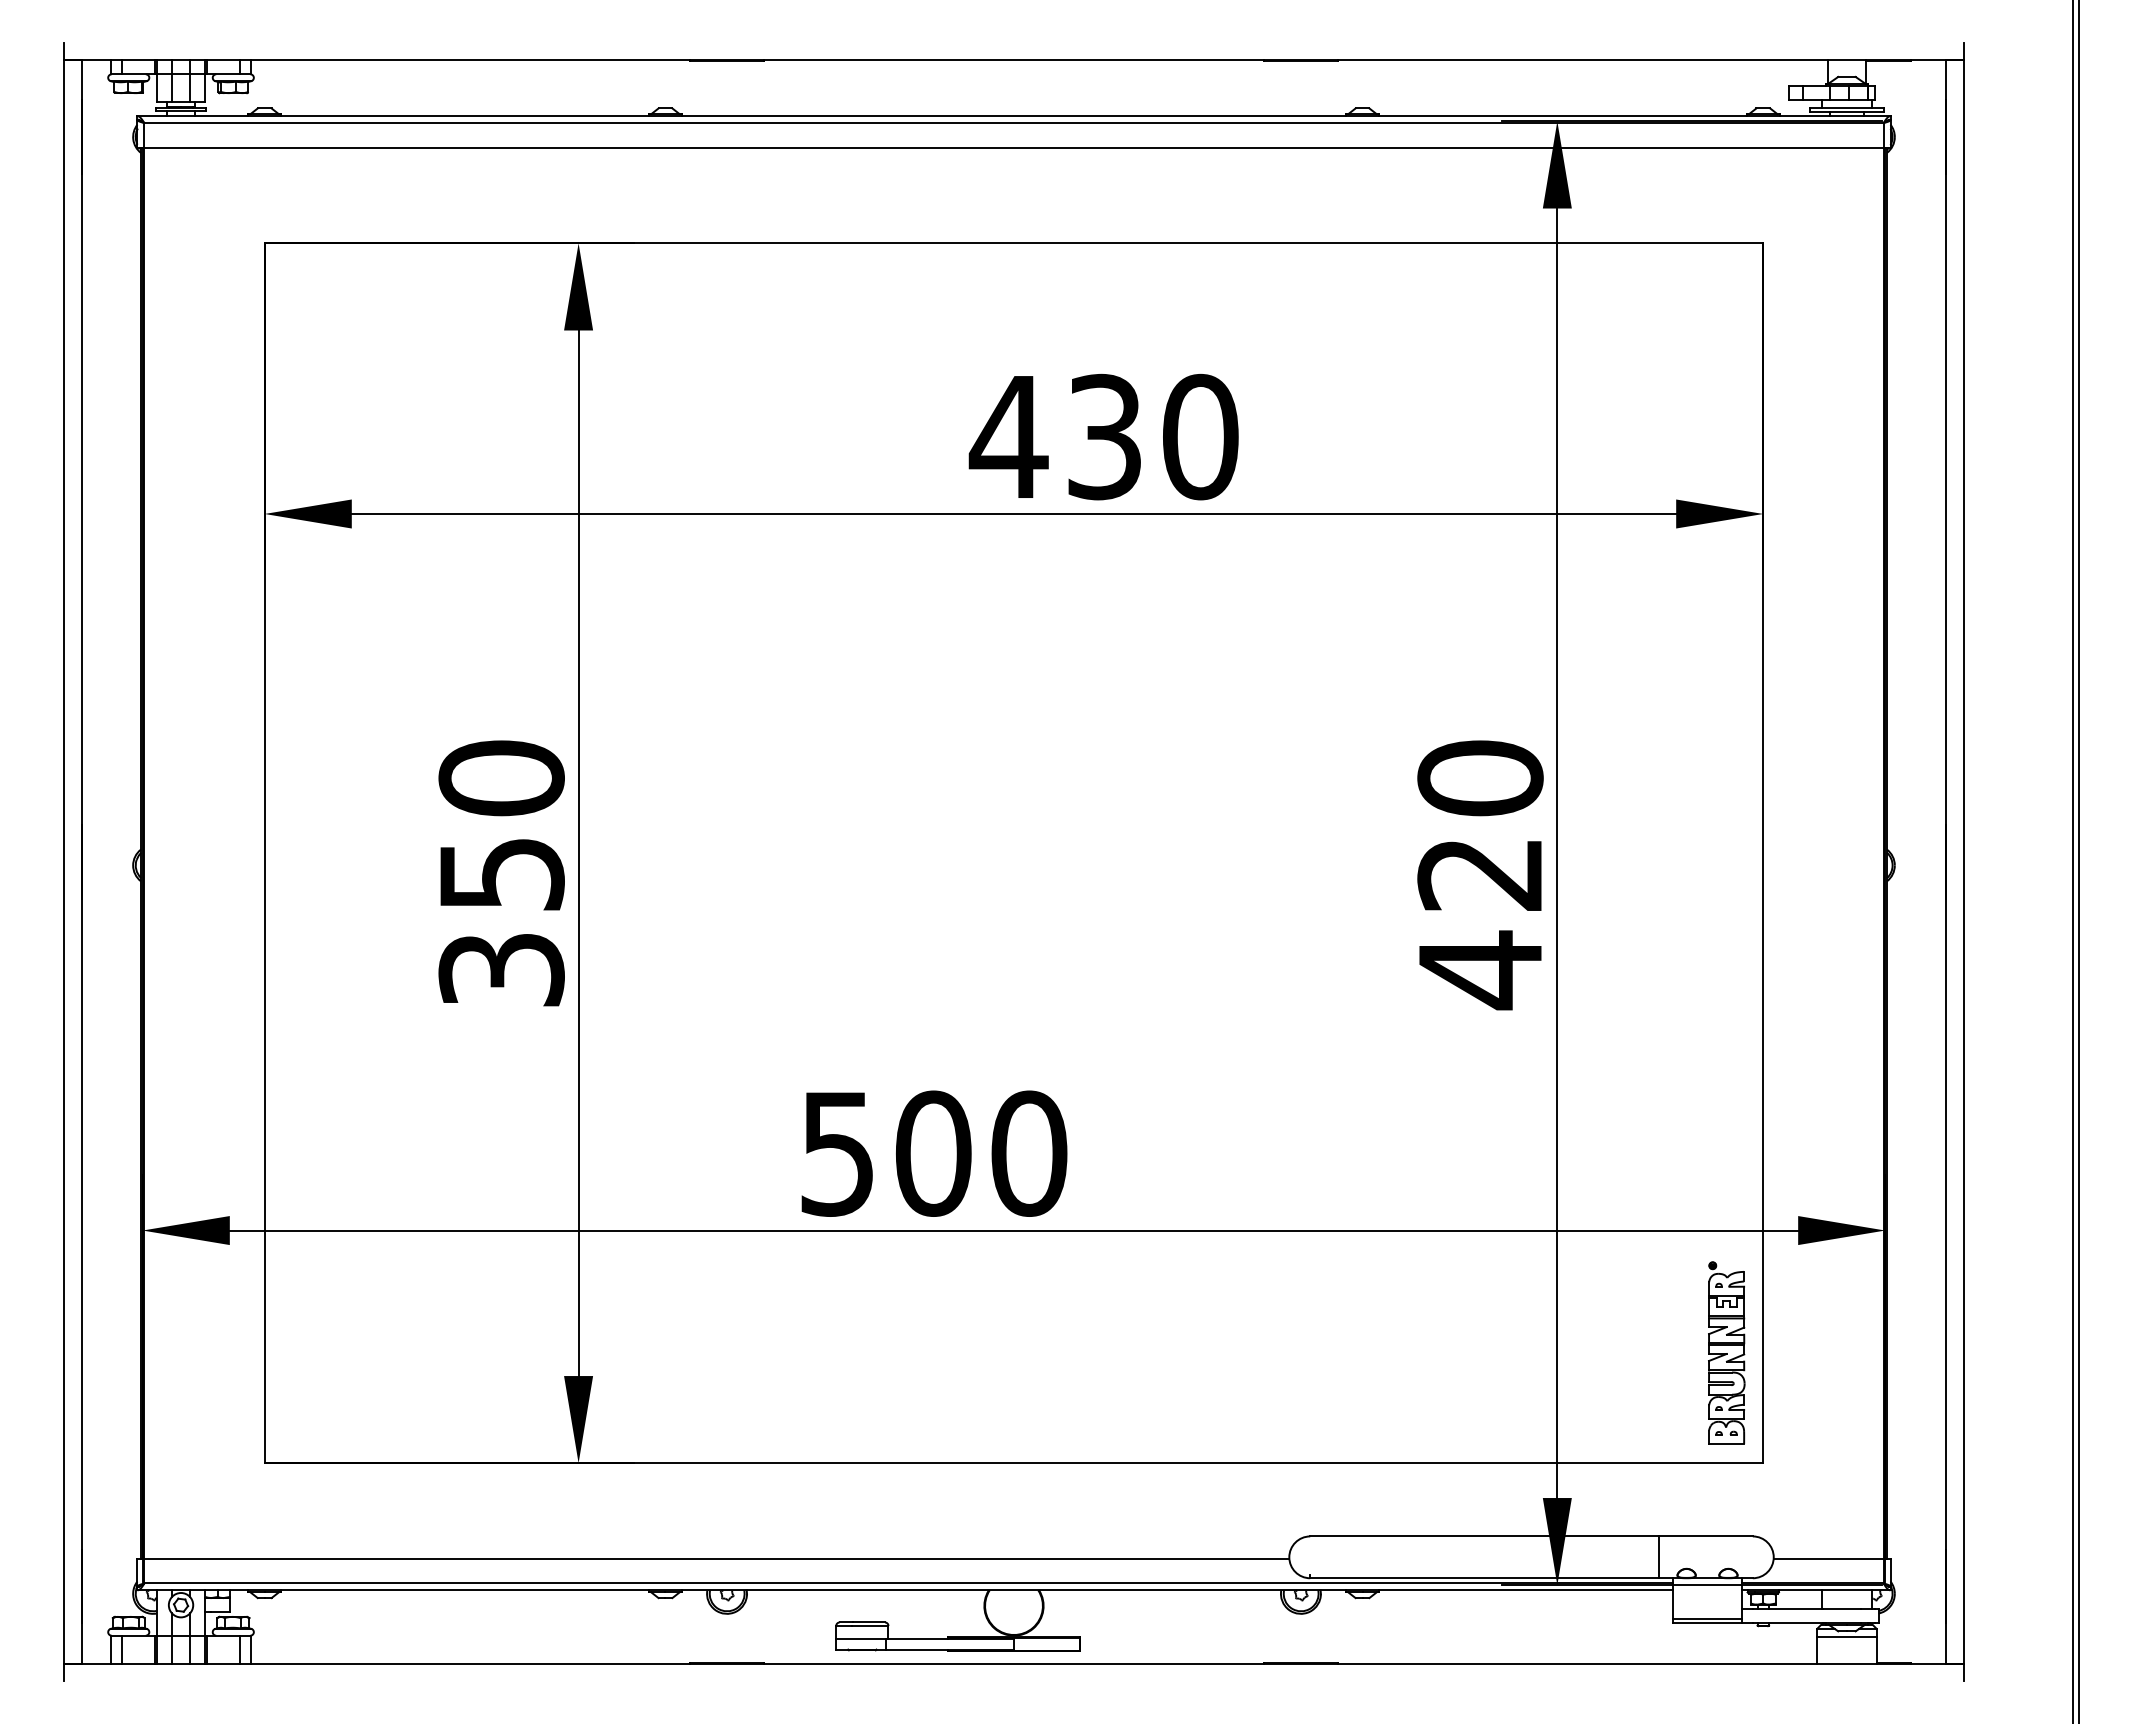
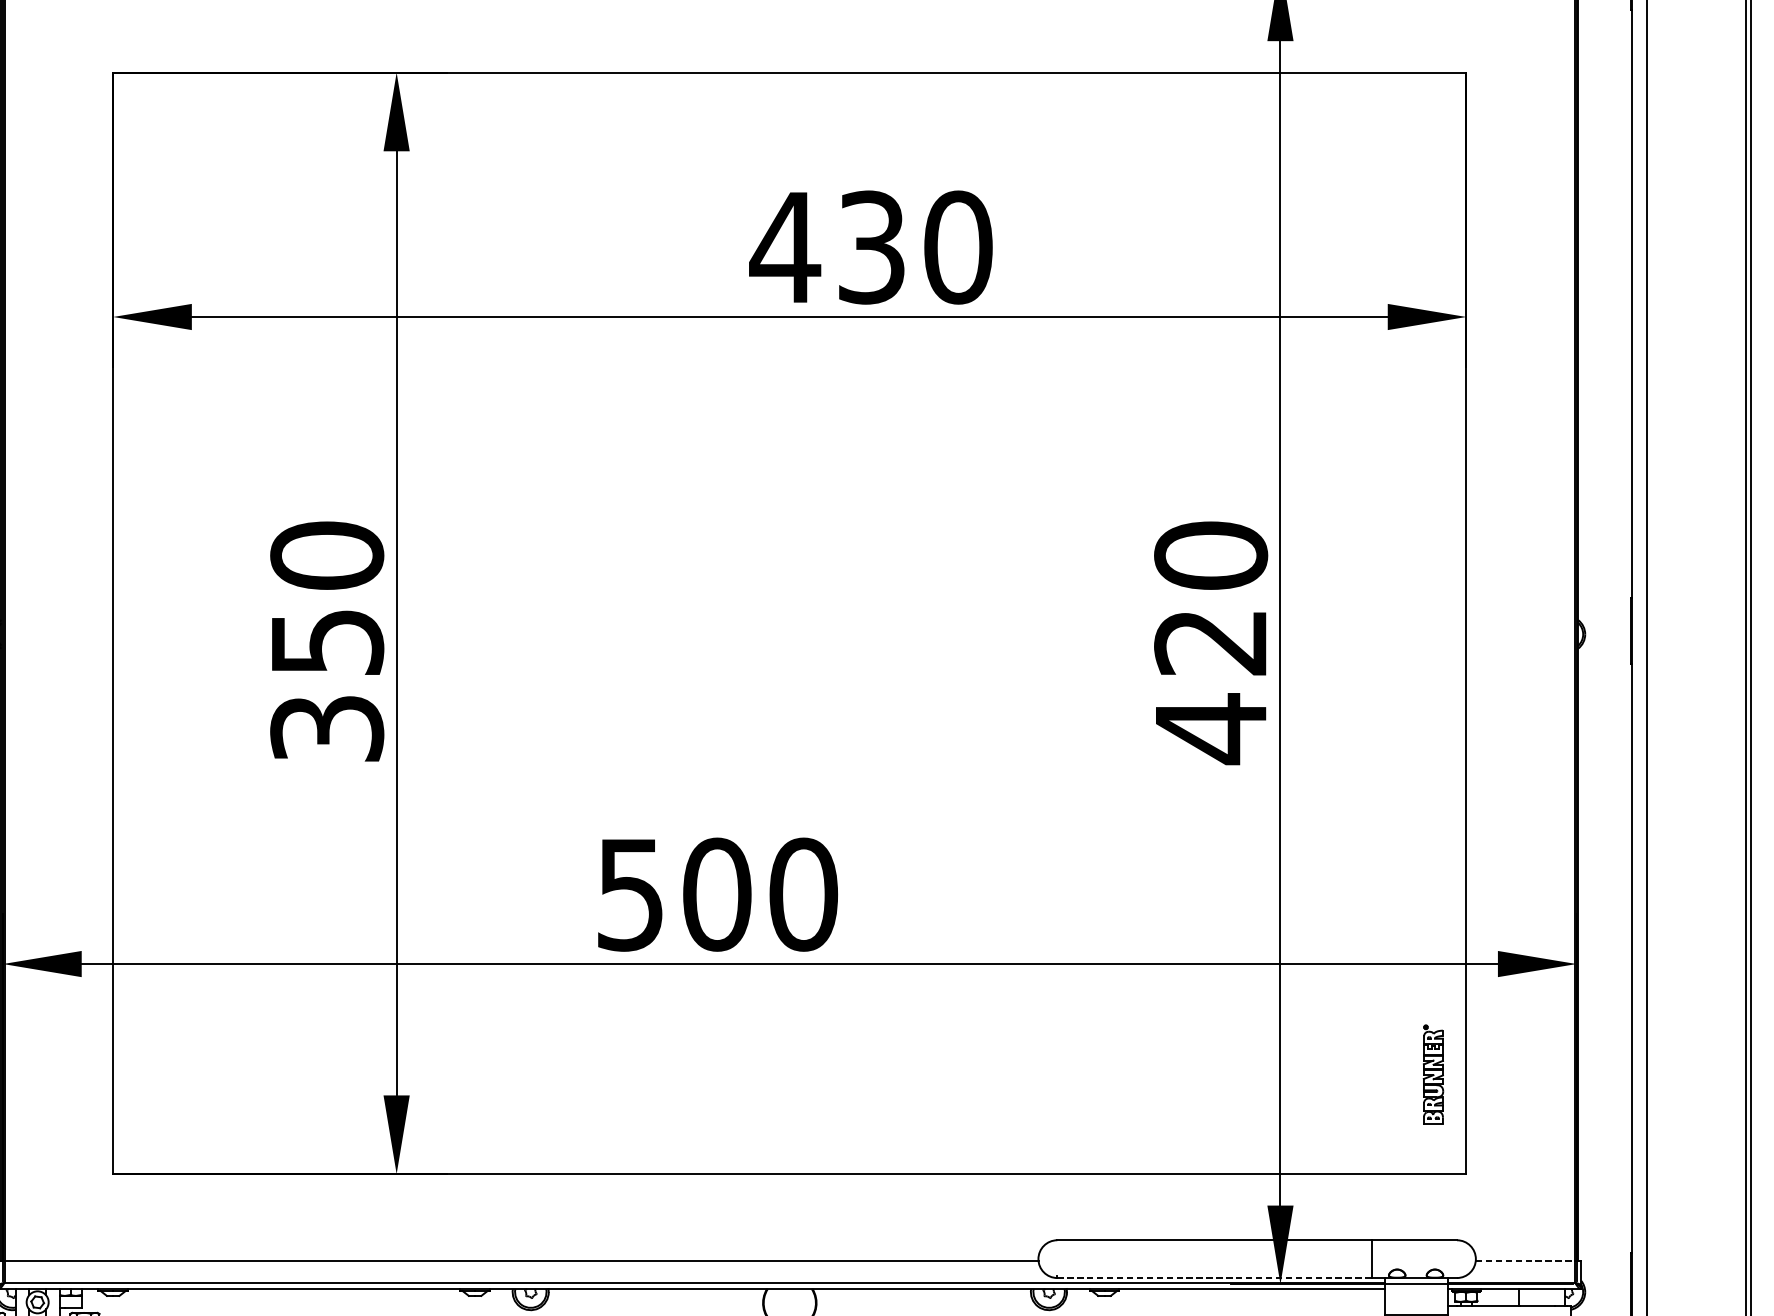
part: (1726, 1352) -> (1433, 1074), size x0.6
line: (1828, 1559) -> (1525, 1261), solid -> dashed
line: (1484, 1578) -> (1214, 1278), solid -> dashed

